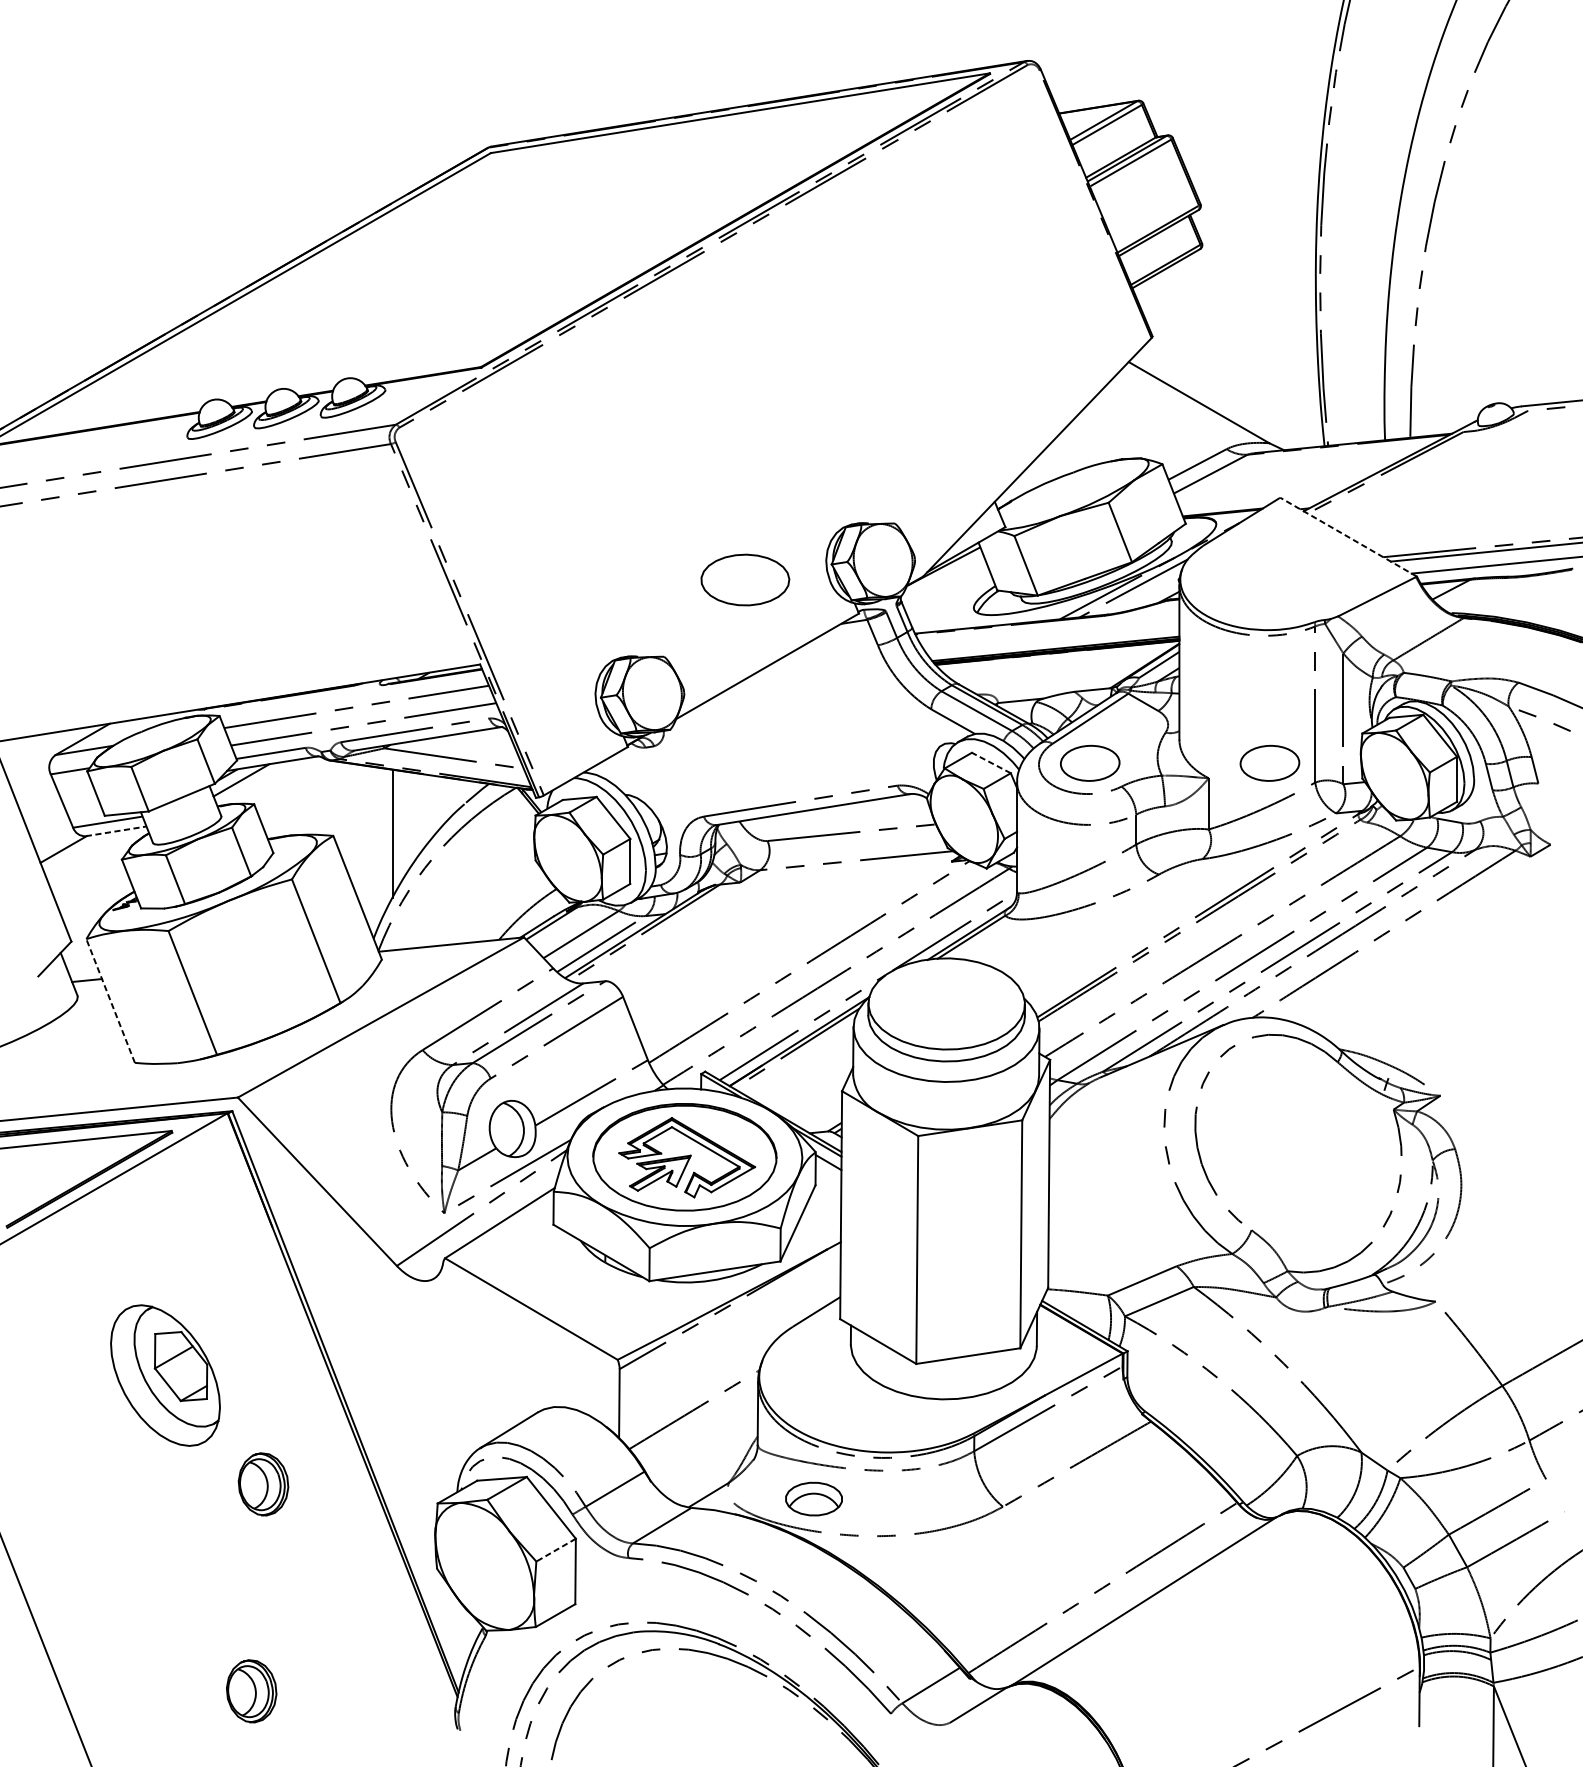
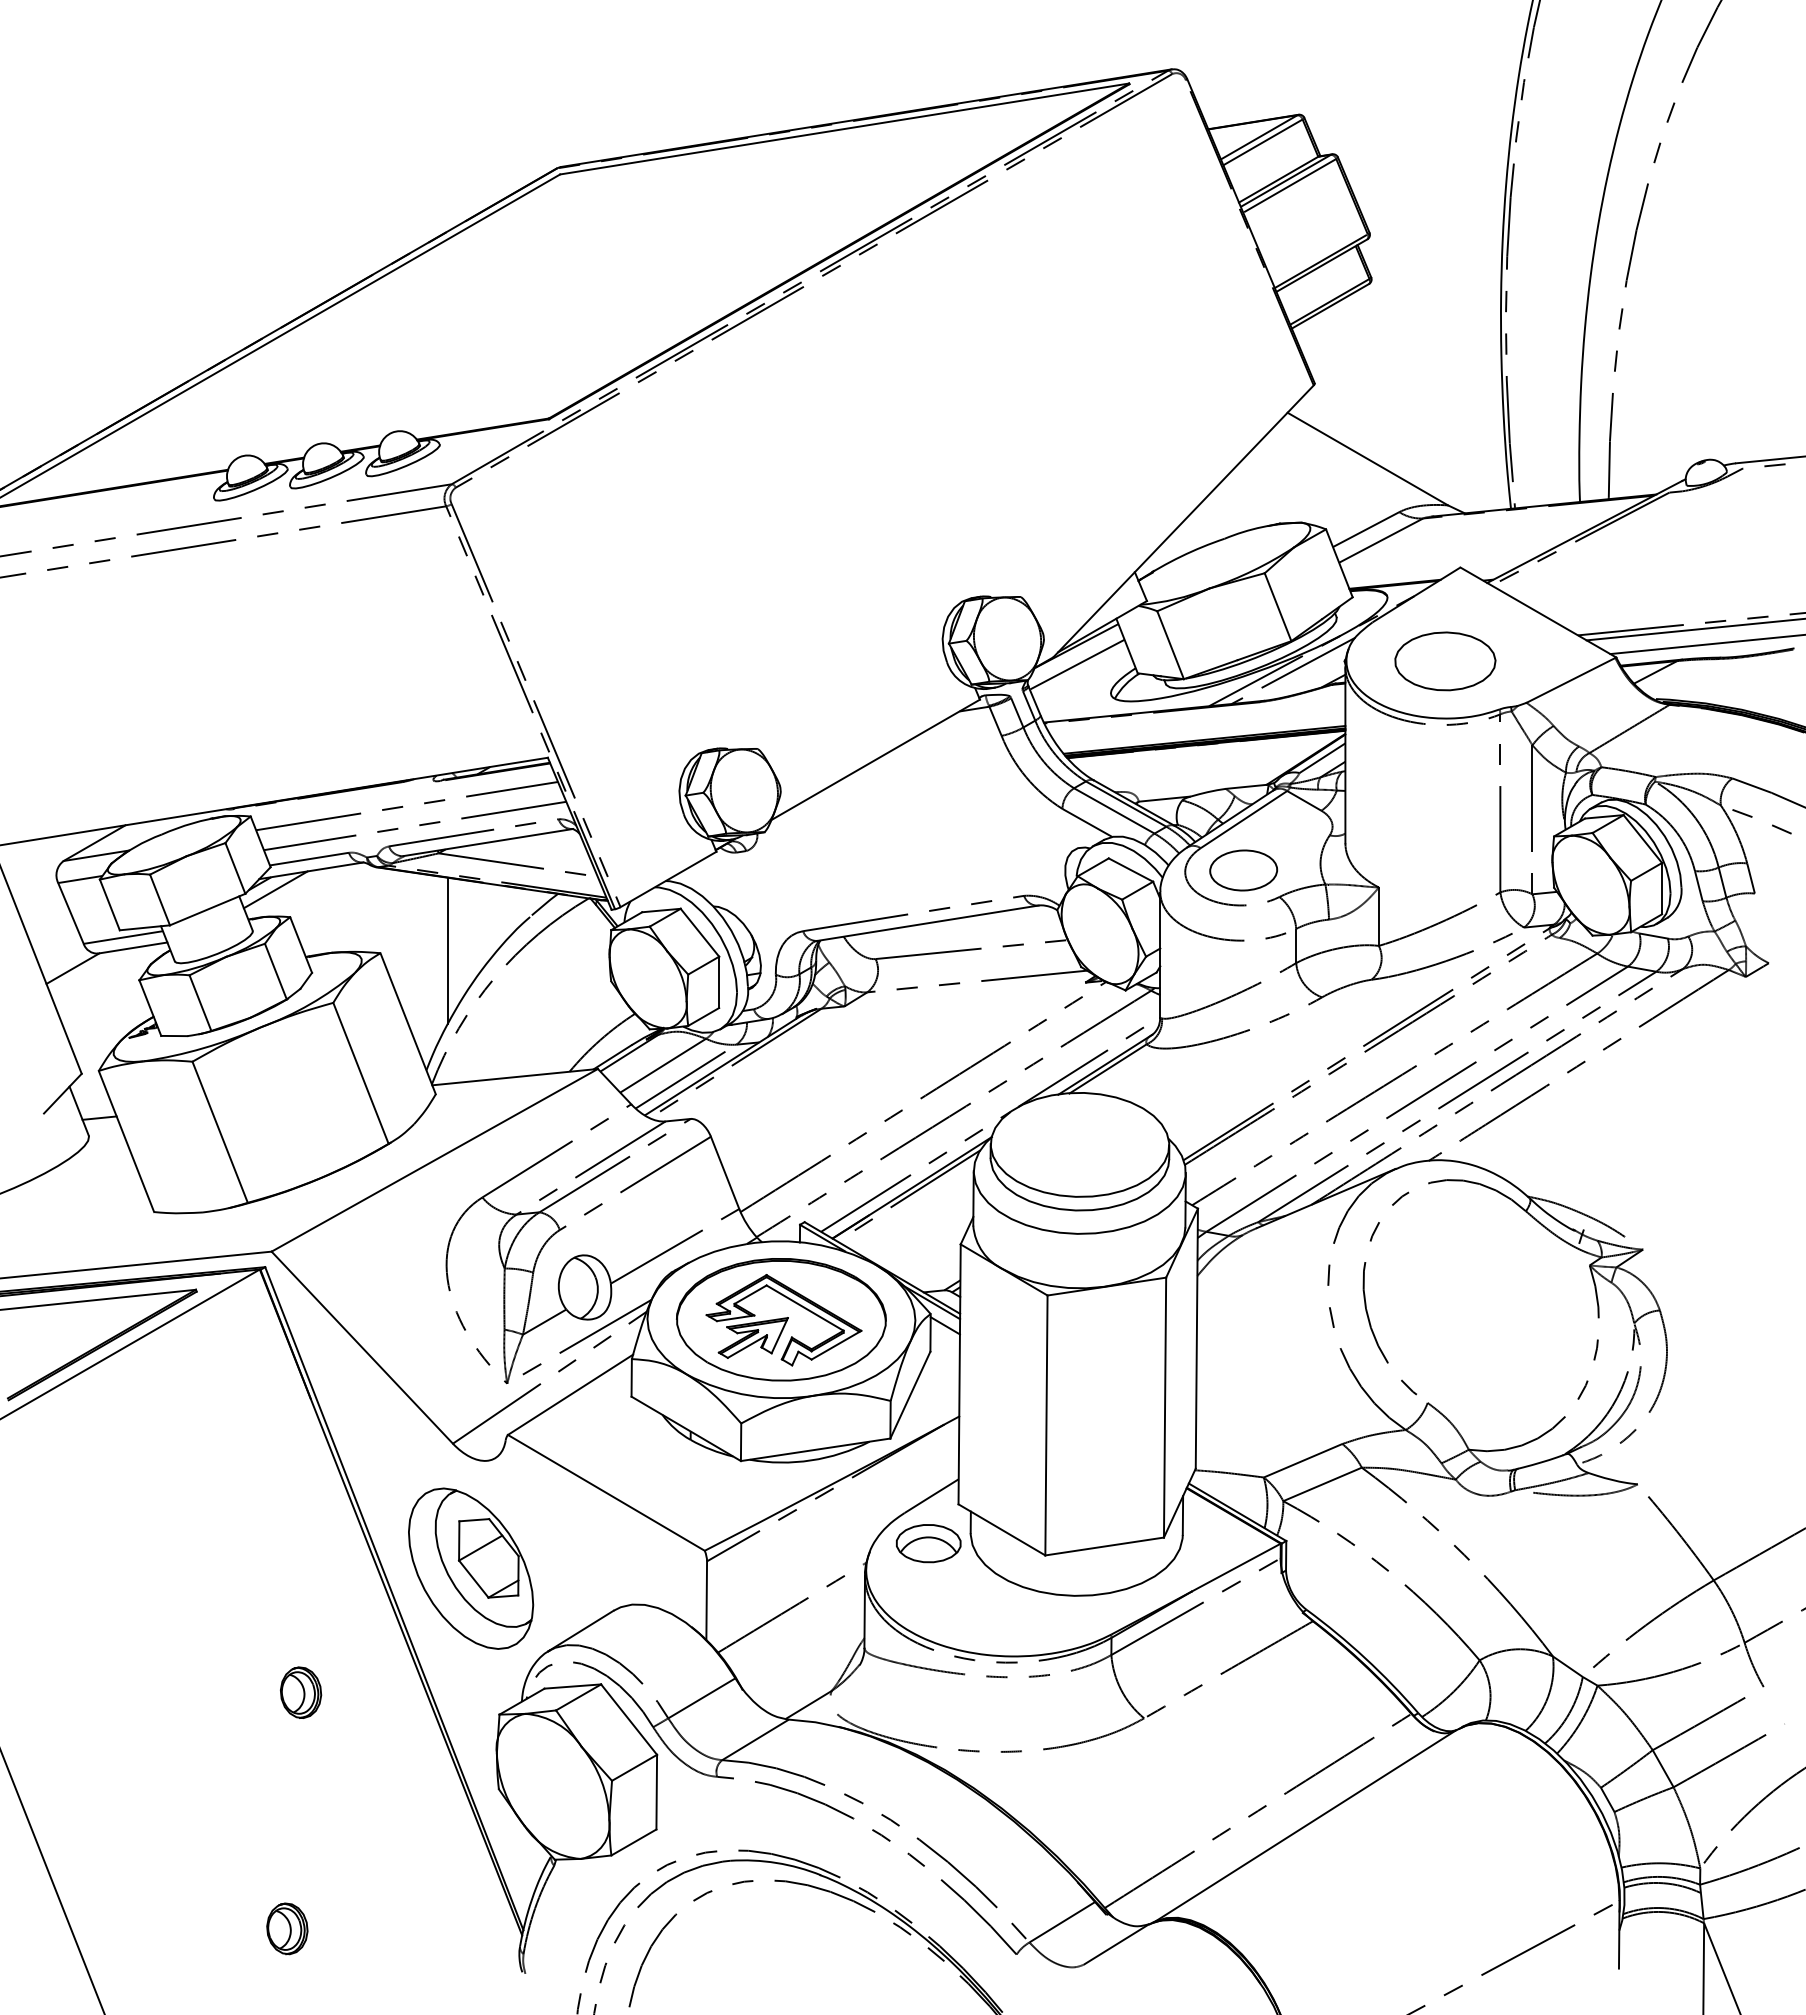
line: (1348, 537) -> (1538, 612), dashed -> solid
part: (745, 580) -> (1445, 661), moved
line: (943, 582) -> (1076, 664), added
line: (990, 762) -> (1130, 869), dashed -> solid
part: (1269, 763) -> (1448, 870), removed
line: (116, 830) -> (133, 947), dashed -> solid
line: (110, 1000) -> (126, 1141), dashed -> solid
part: (165, 1375) -> (471, 1568), moved
part: (264, 1484) -> (301, 1692), size x0.71
part: (813, 1499) -> (928, 1543), moved
line: (556, 1550) -> (634, 1768), dashed -> solid
part: (251, 1691) -> (287, 1928), size x0.71

